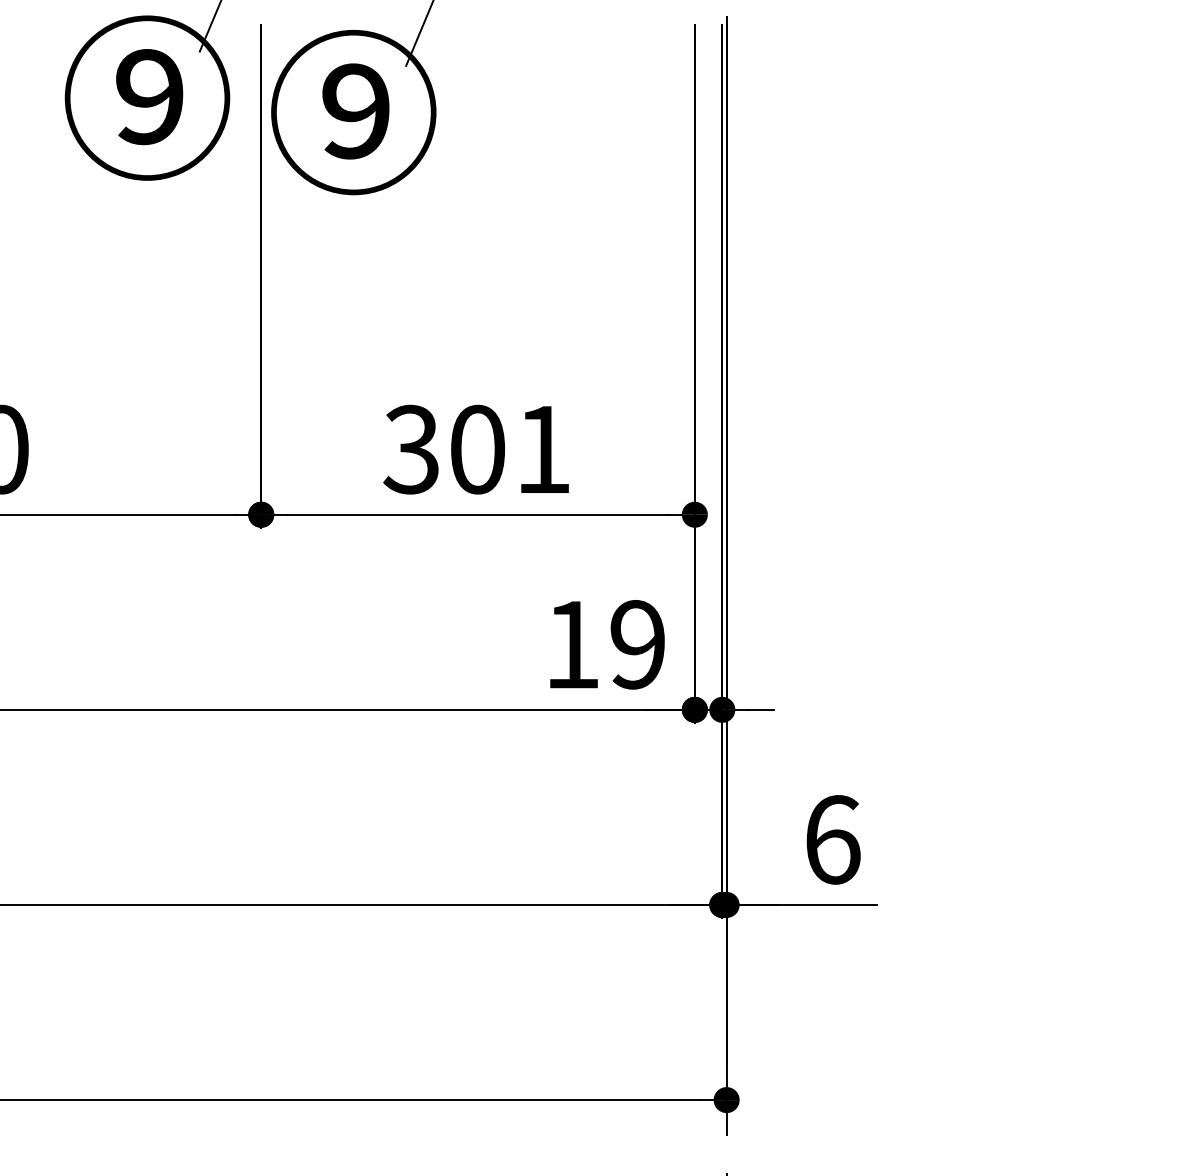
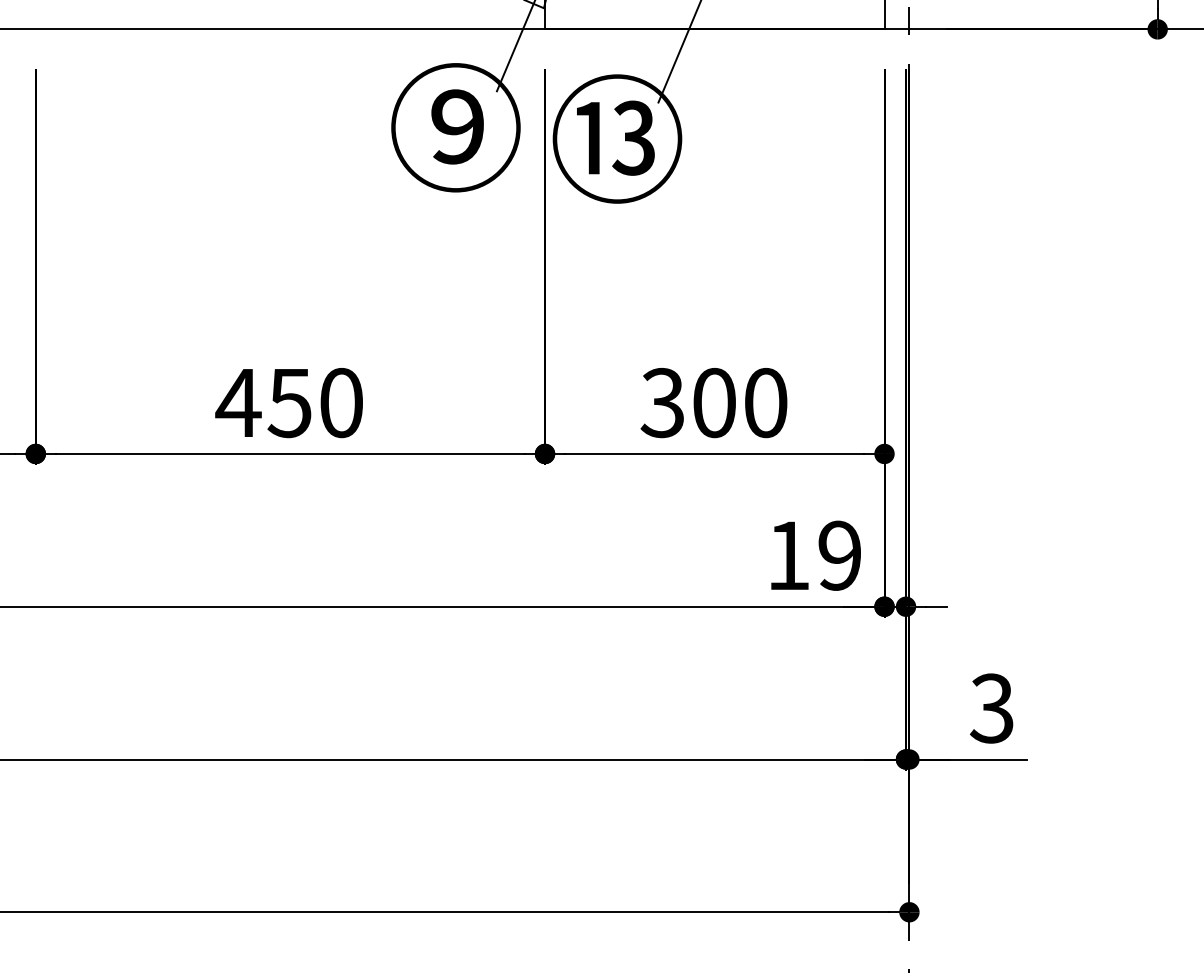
text: (351, 110) -> (615, 137), ⑨ -> ⑬
text: (544, 449) -> (766, 402), 301 -> 300
text: (831, 839) -> (991, 708), 6 -> 3

